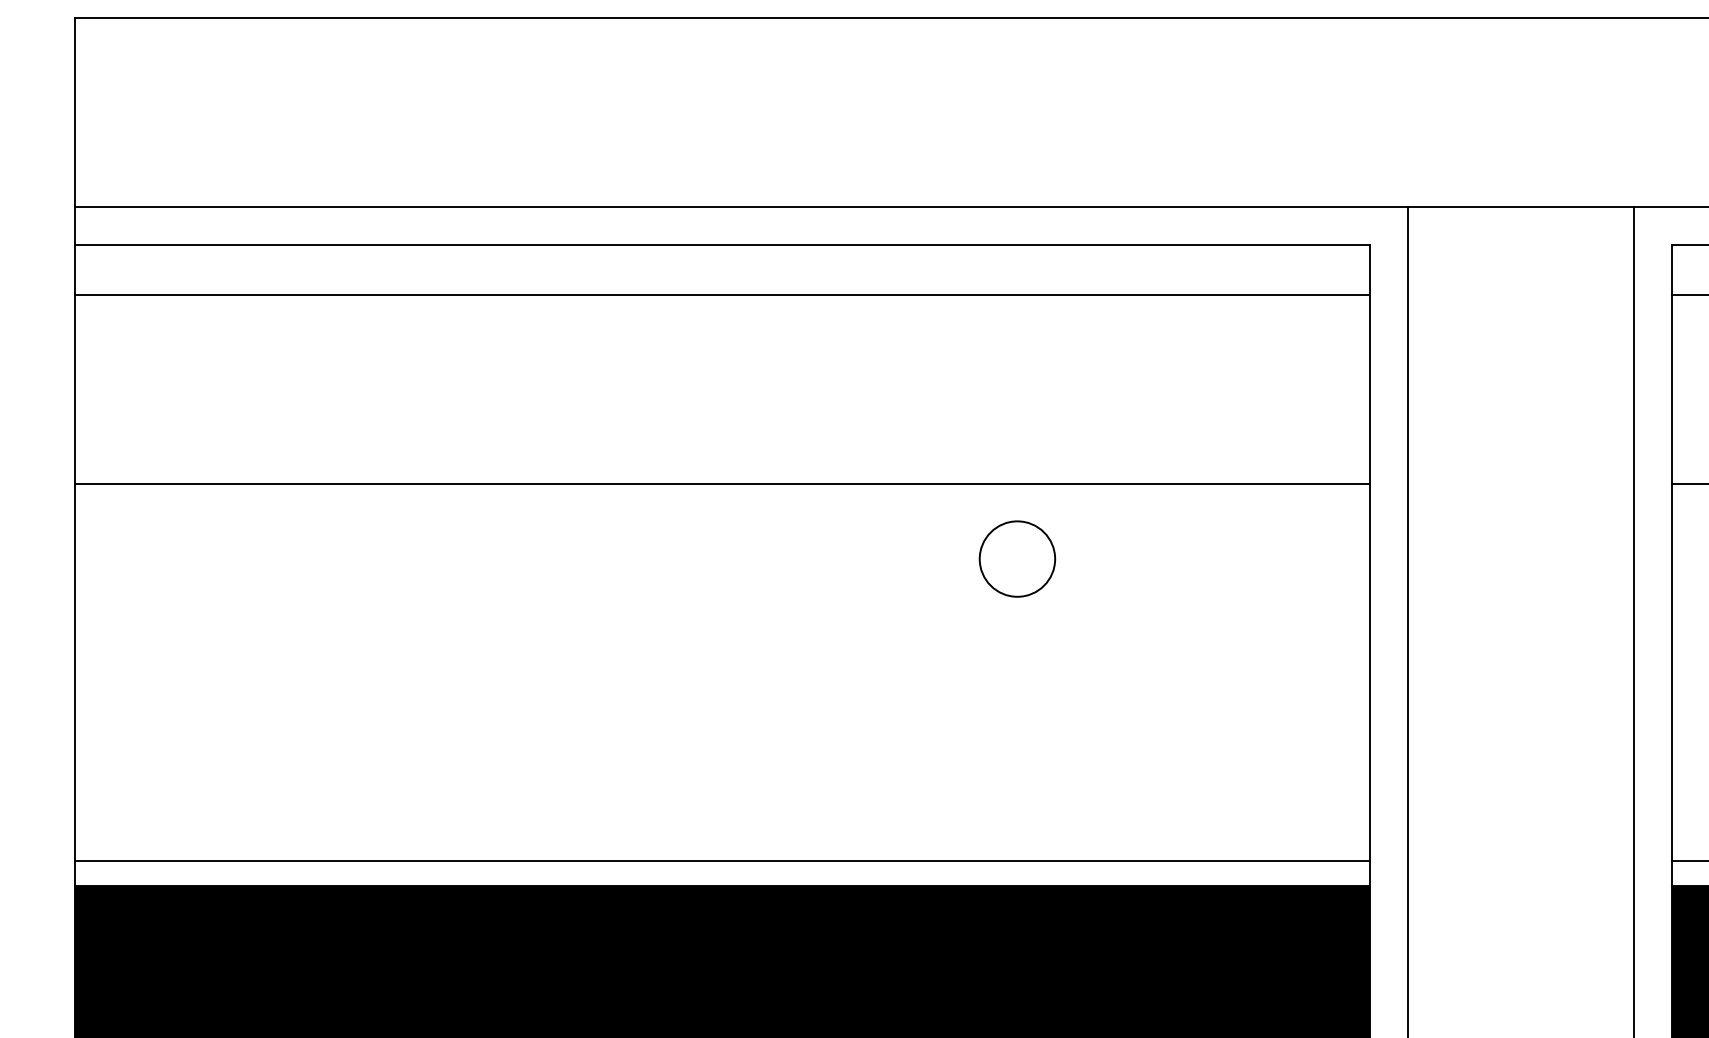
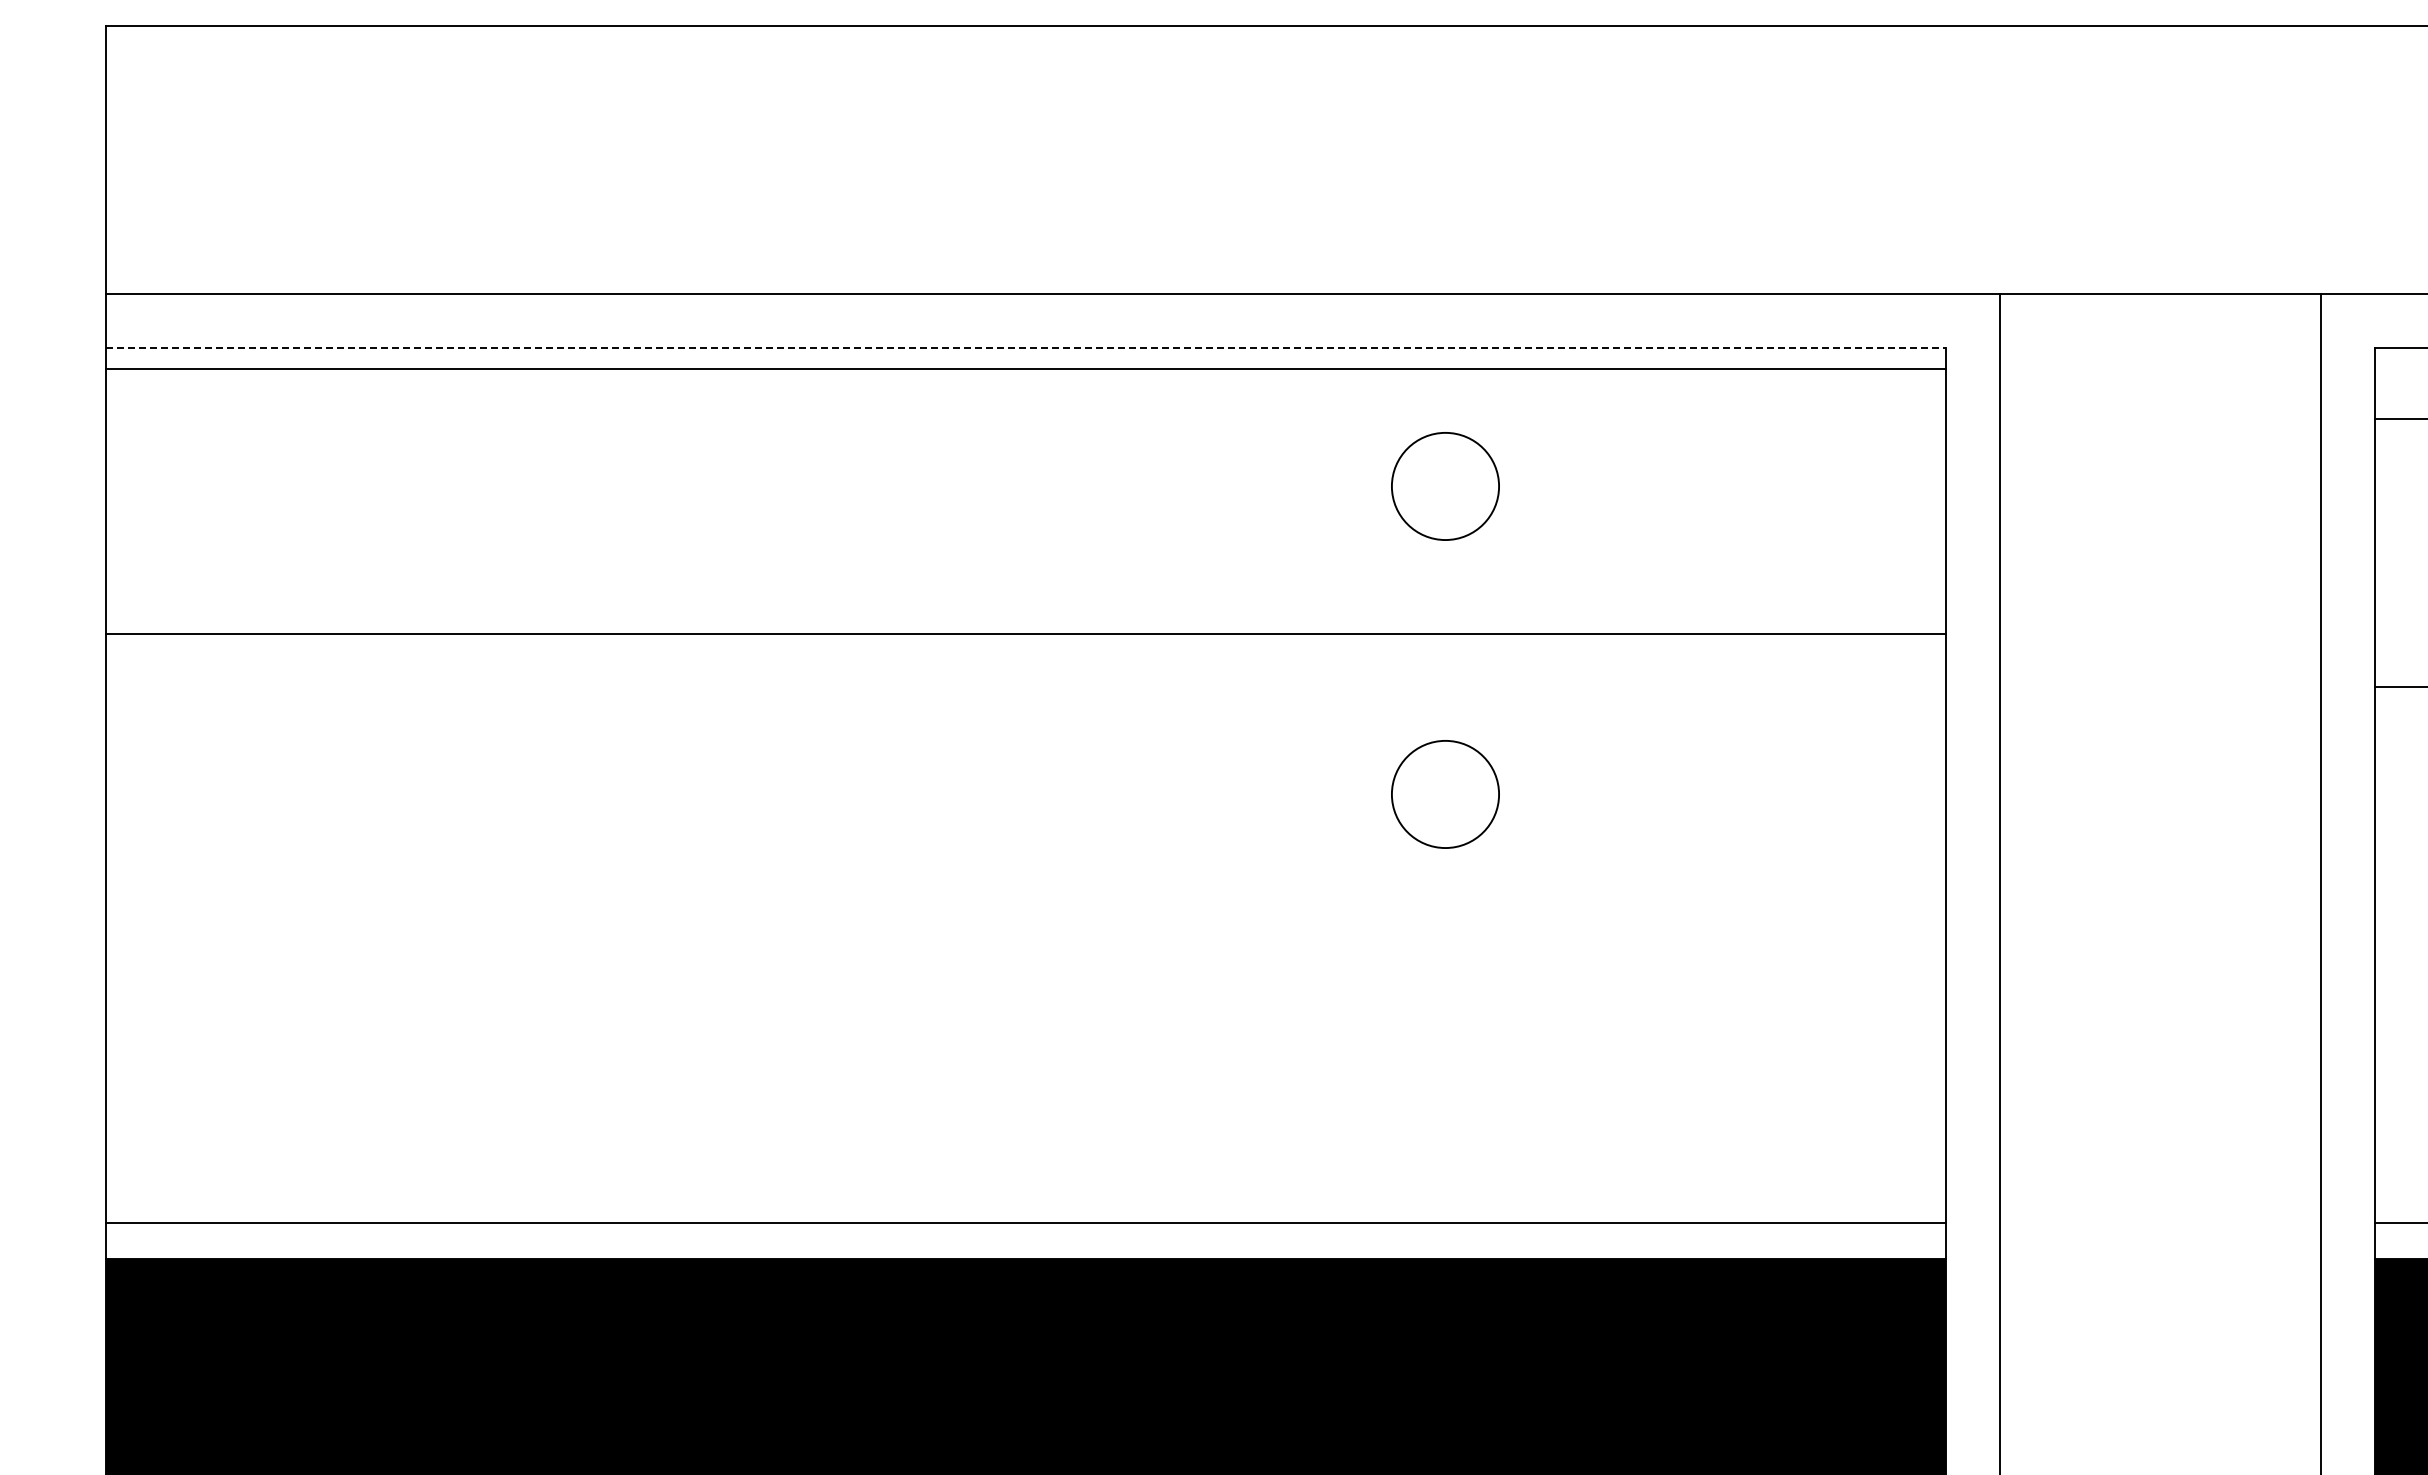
line: (722, 244) -> (1026, 347), solid -> dashed
line: (722, 295) -> (1026, 369), moved
circle: (1017, 342) -> (1445, 486), added
line: (722, 483) -> (1026, 634), moved

